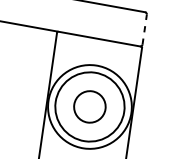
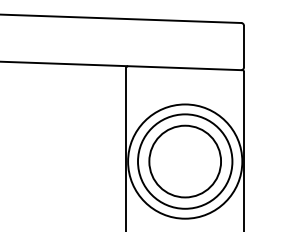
line: (145, 29) -> (244, 46), dashed -> solid
circle: (89, 106) -> (184, 161), size x1.67

